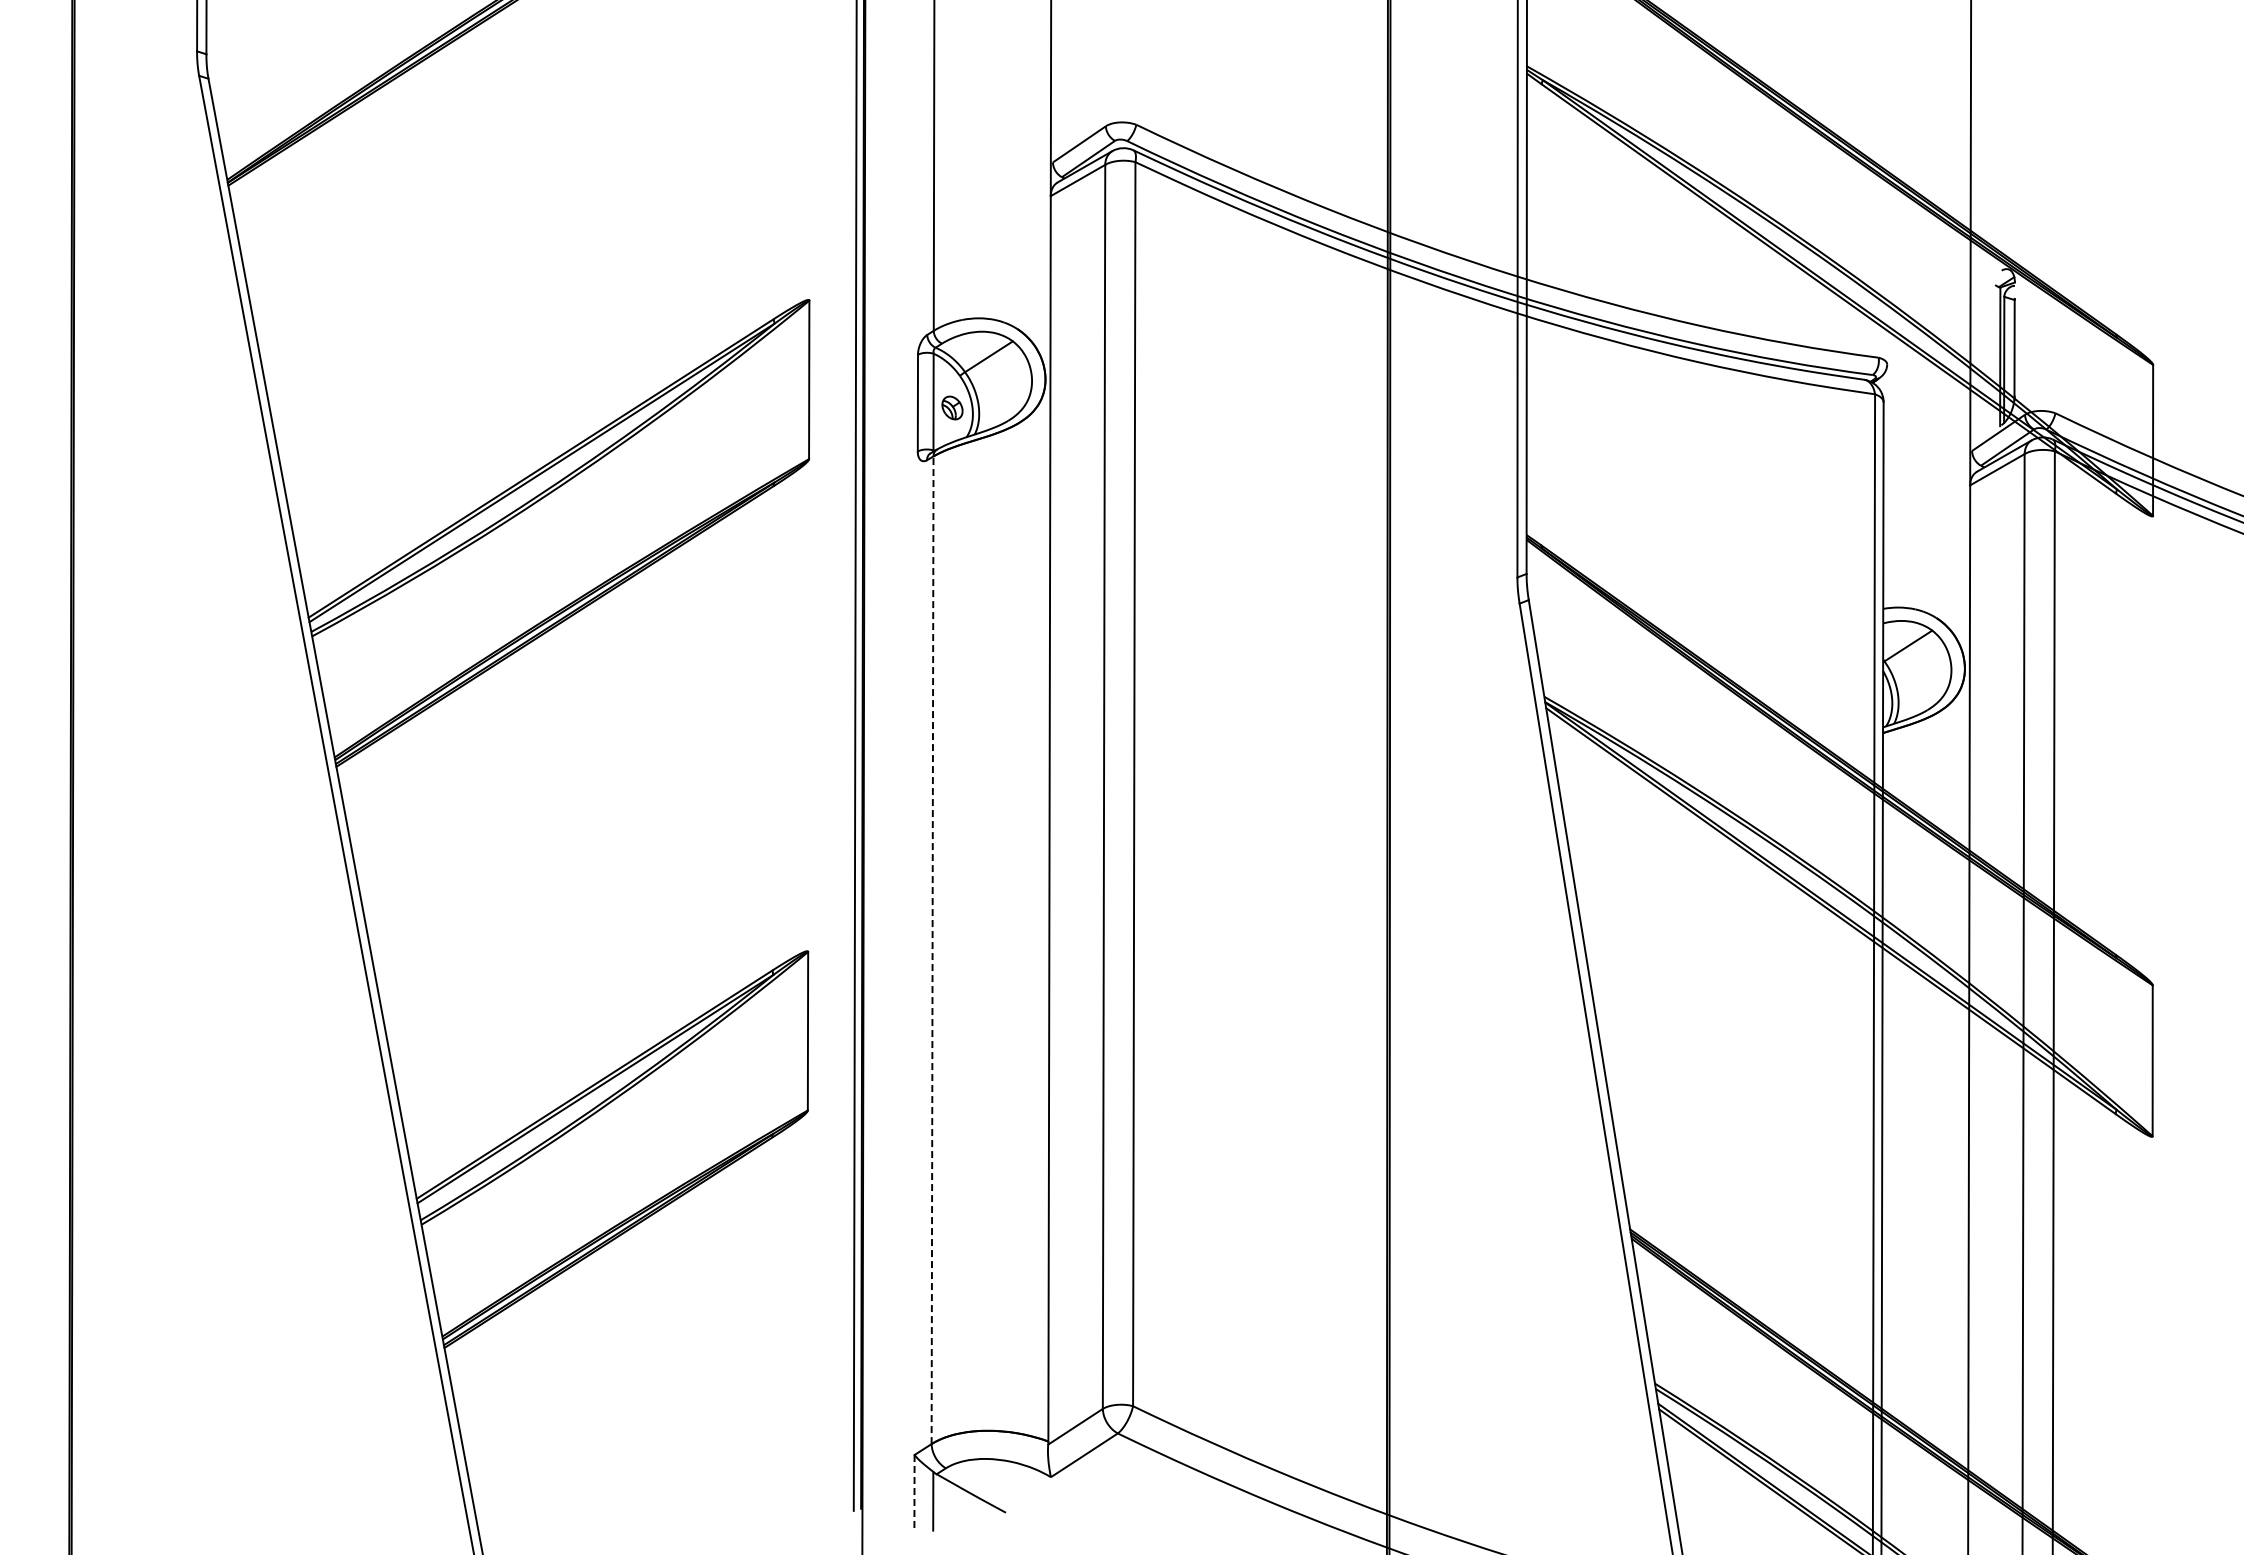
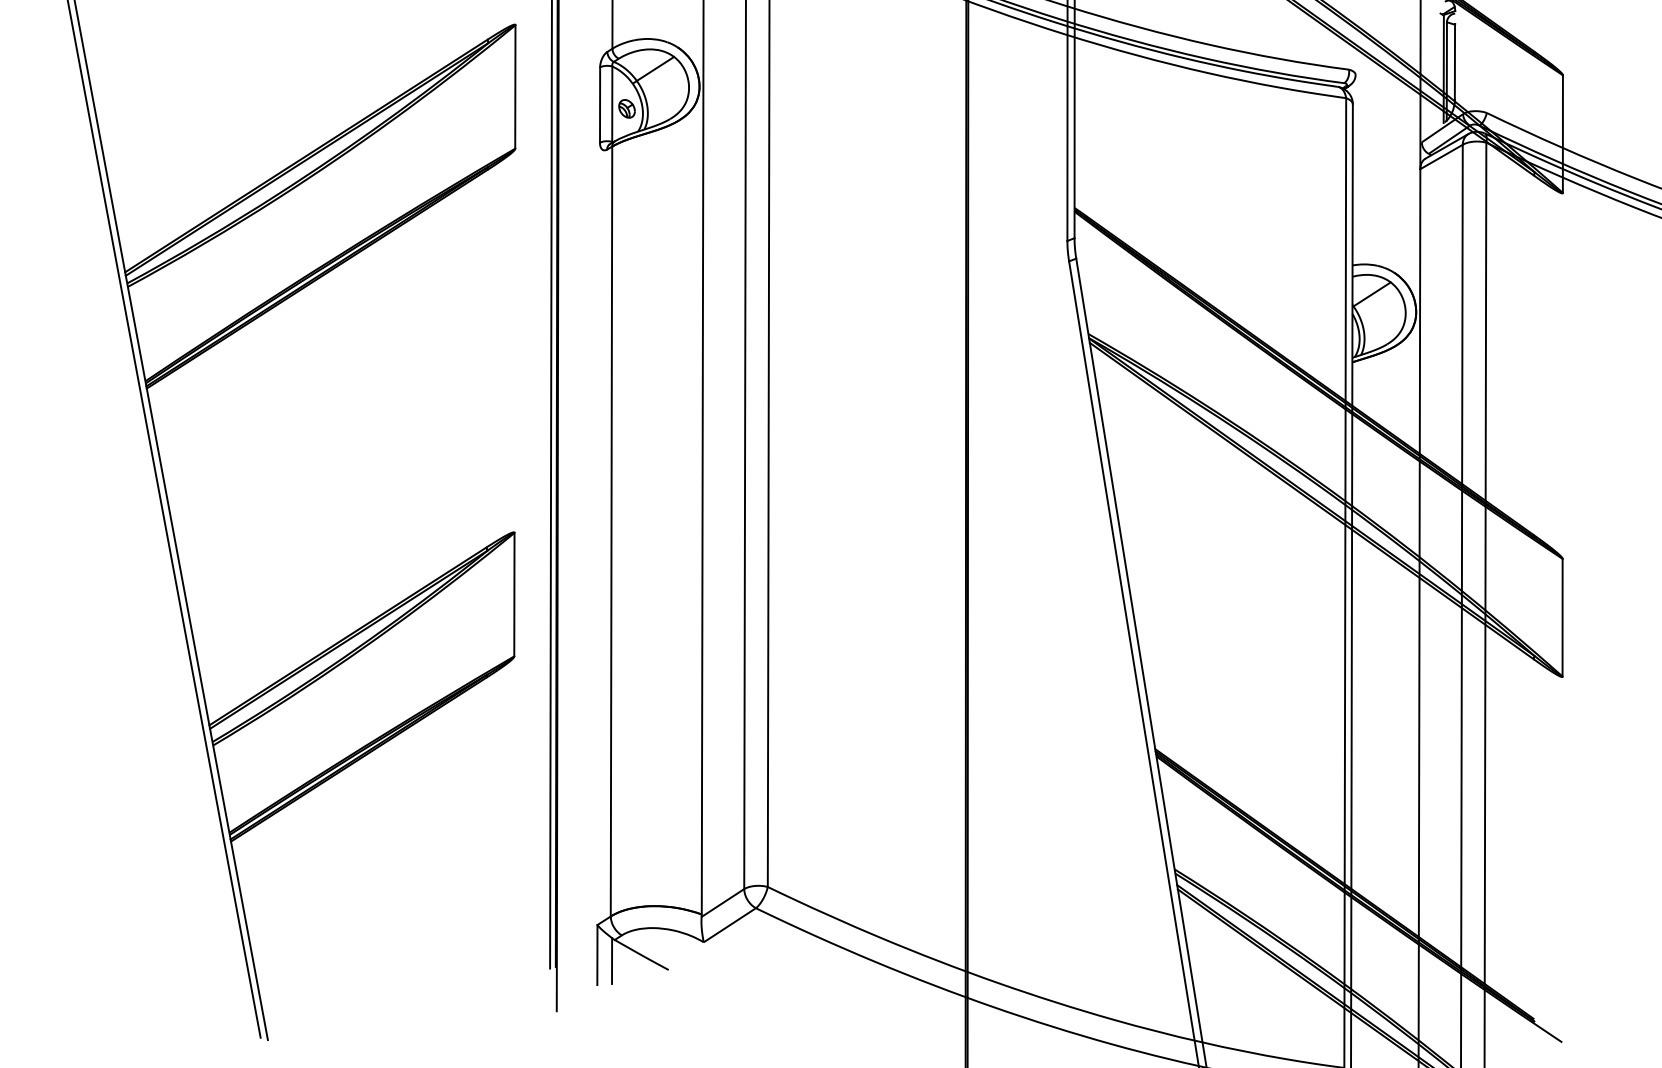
line: (932, 950) -> (611, 531), dashed -> solid
line: (914, 1493) -> (597, 955), dashed -> solid

